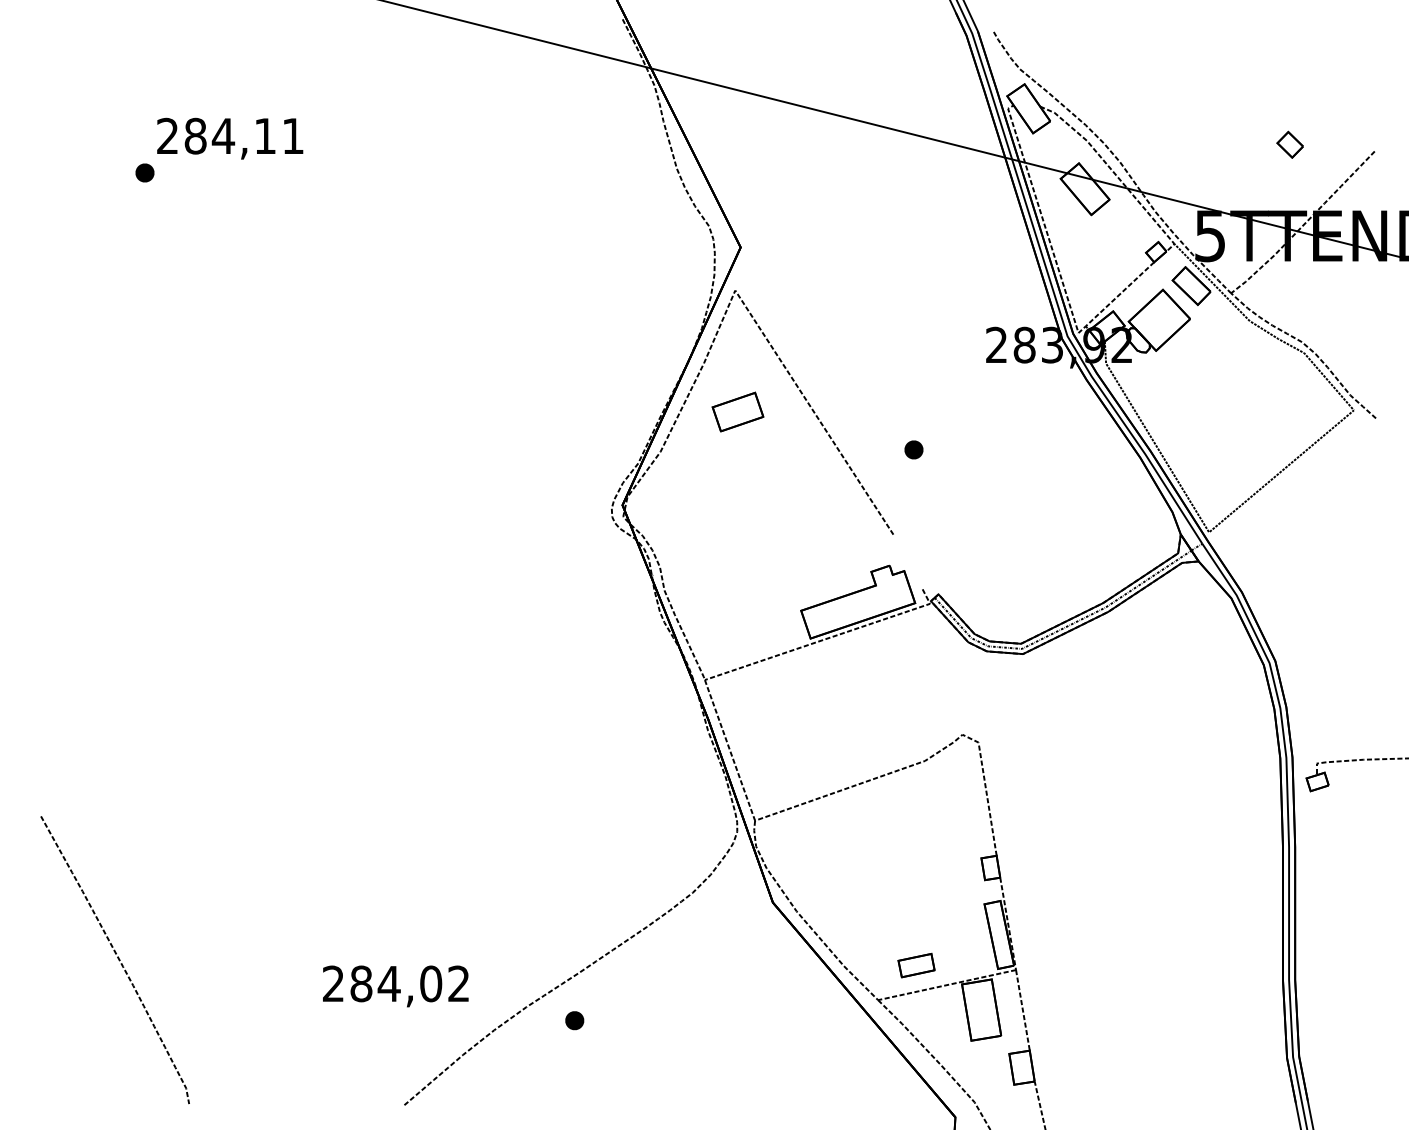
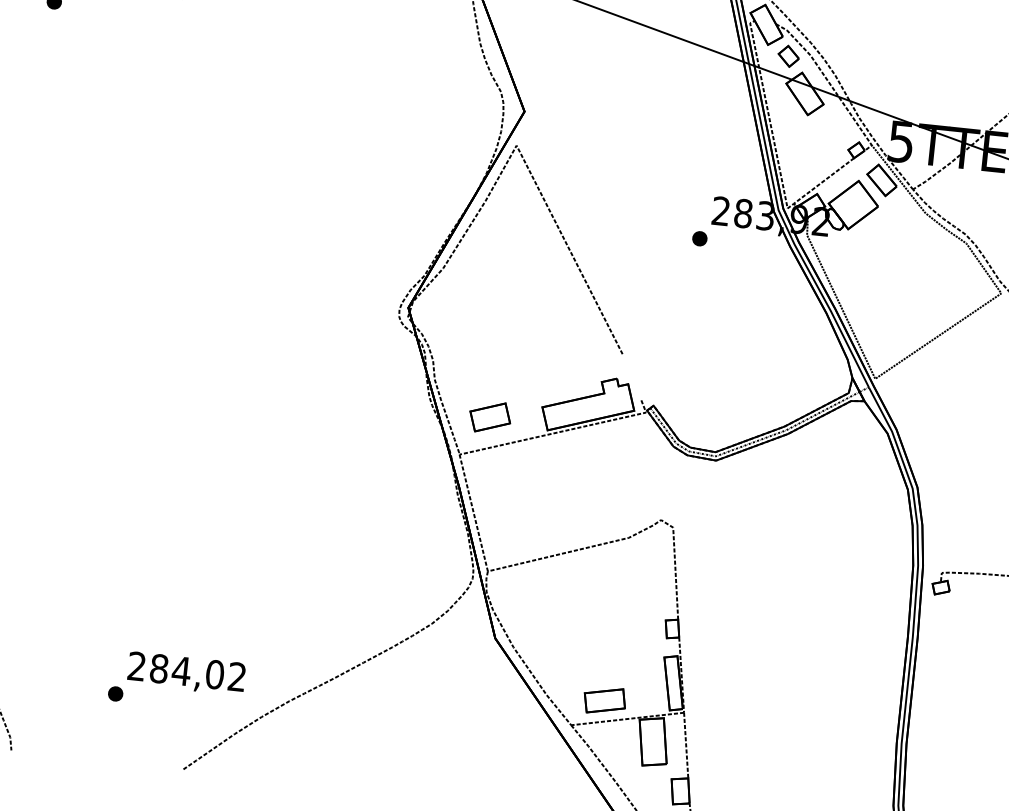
part: (1289, 144) -> (788, 56), moved
part: (737, 411) -> (489, 416), moved
part: (913, 449) -> (699, 238), moved
part: (916, 965) -> (604, 700), size x1.43
part: (574, 1020) -> (115, 693), moved

